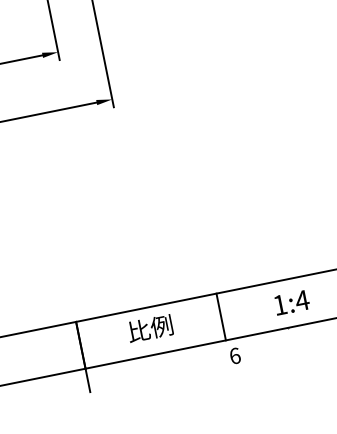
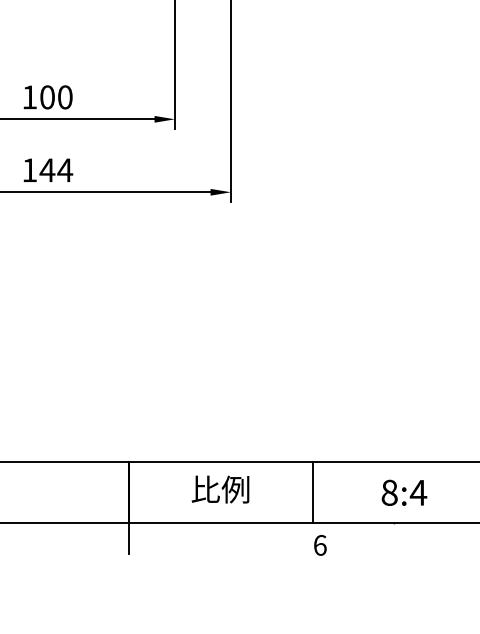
text: (280, 304) -> (389, 492), 1:4 -> 8:4

